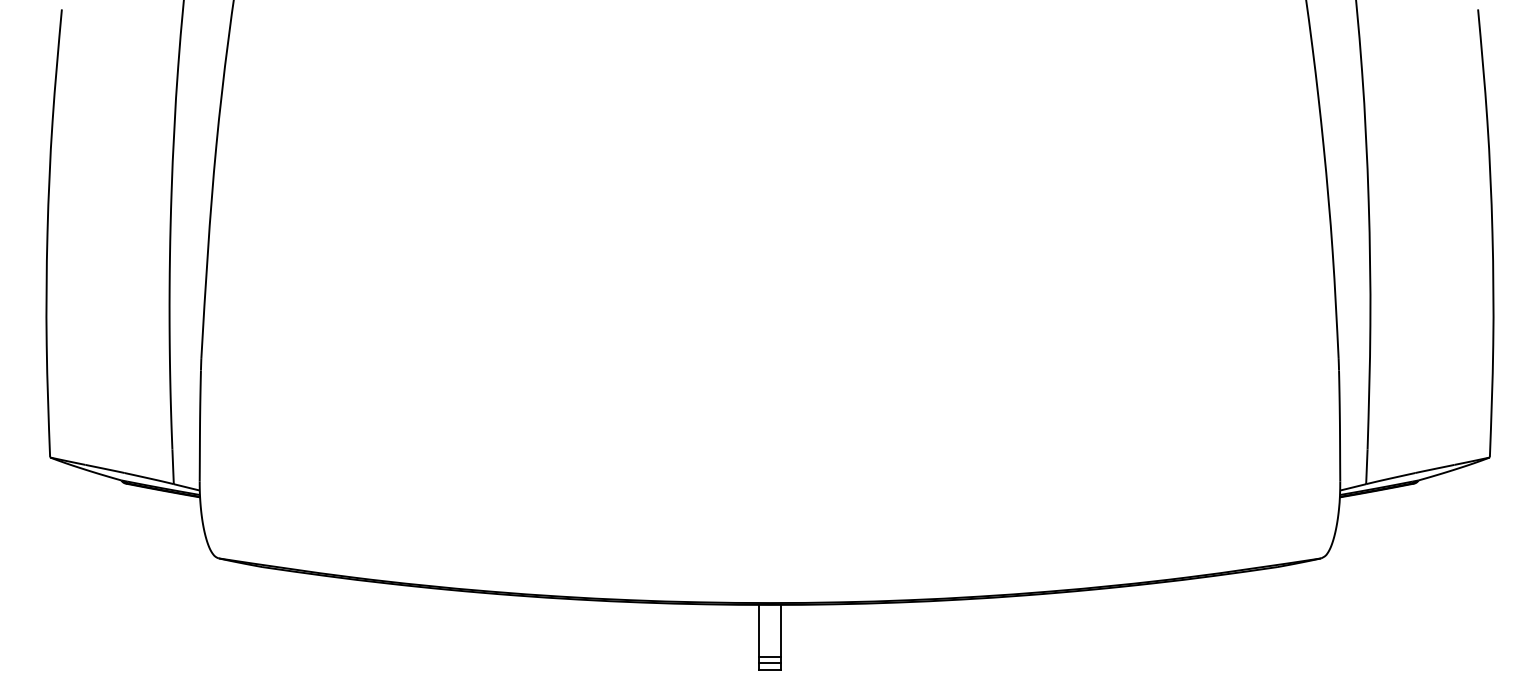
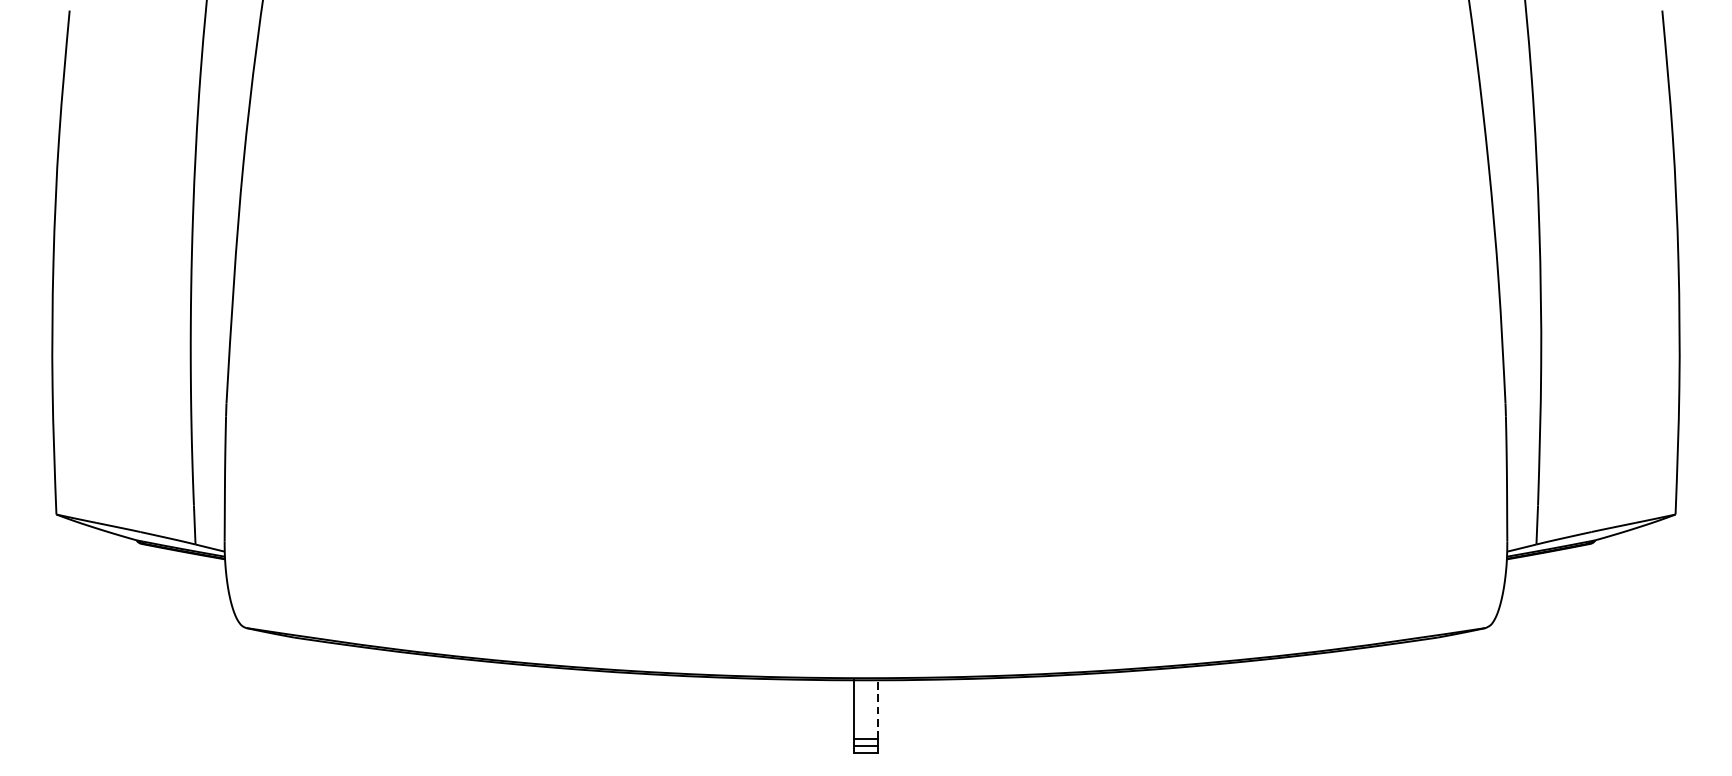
line: (780, 630) -> (877, 709), solid -> dashed

